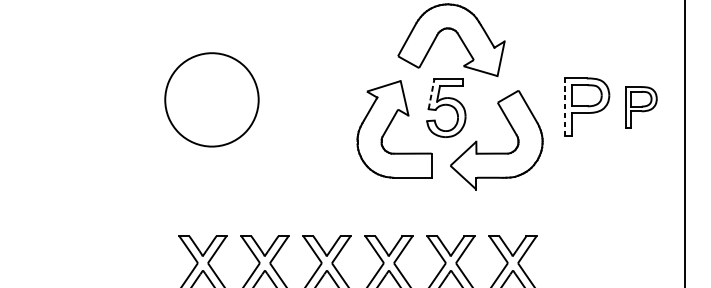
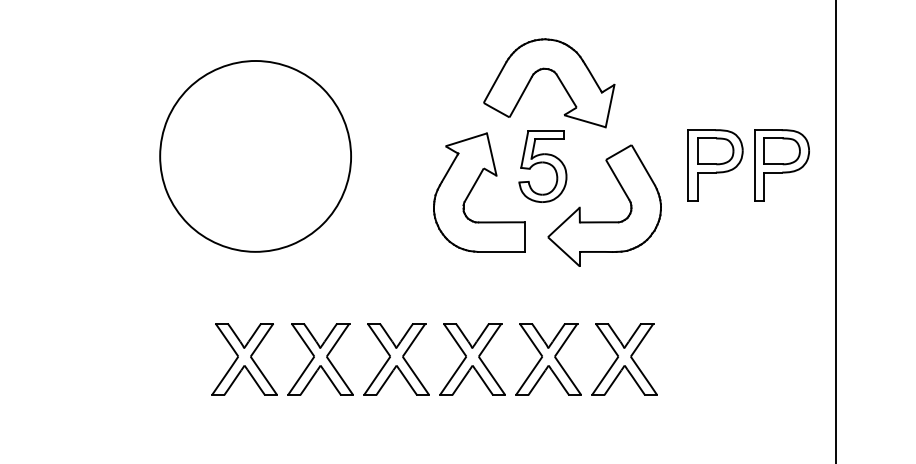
line: (431, 94) -> (524, 149), dashed -> solid
part: (211, 99) -> (255, 156), size x1.67
line: (565, 107) -> (688, 165), dashed -> solid
part: (640, 107) -> (781, 165), size x1.43

